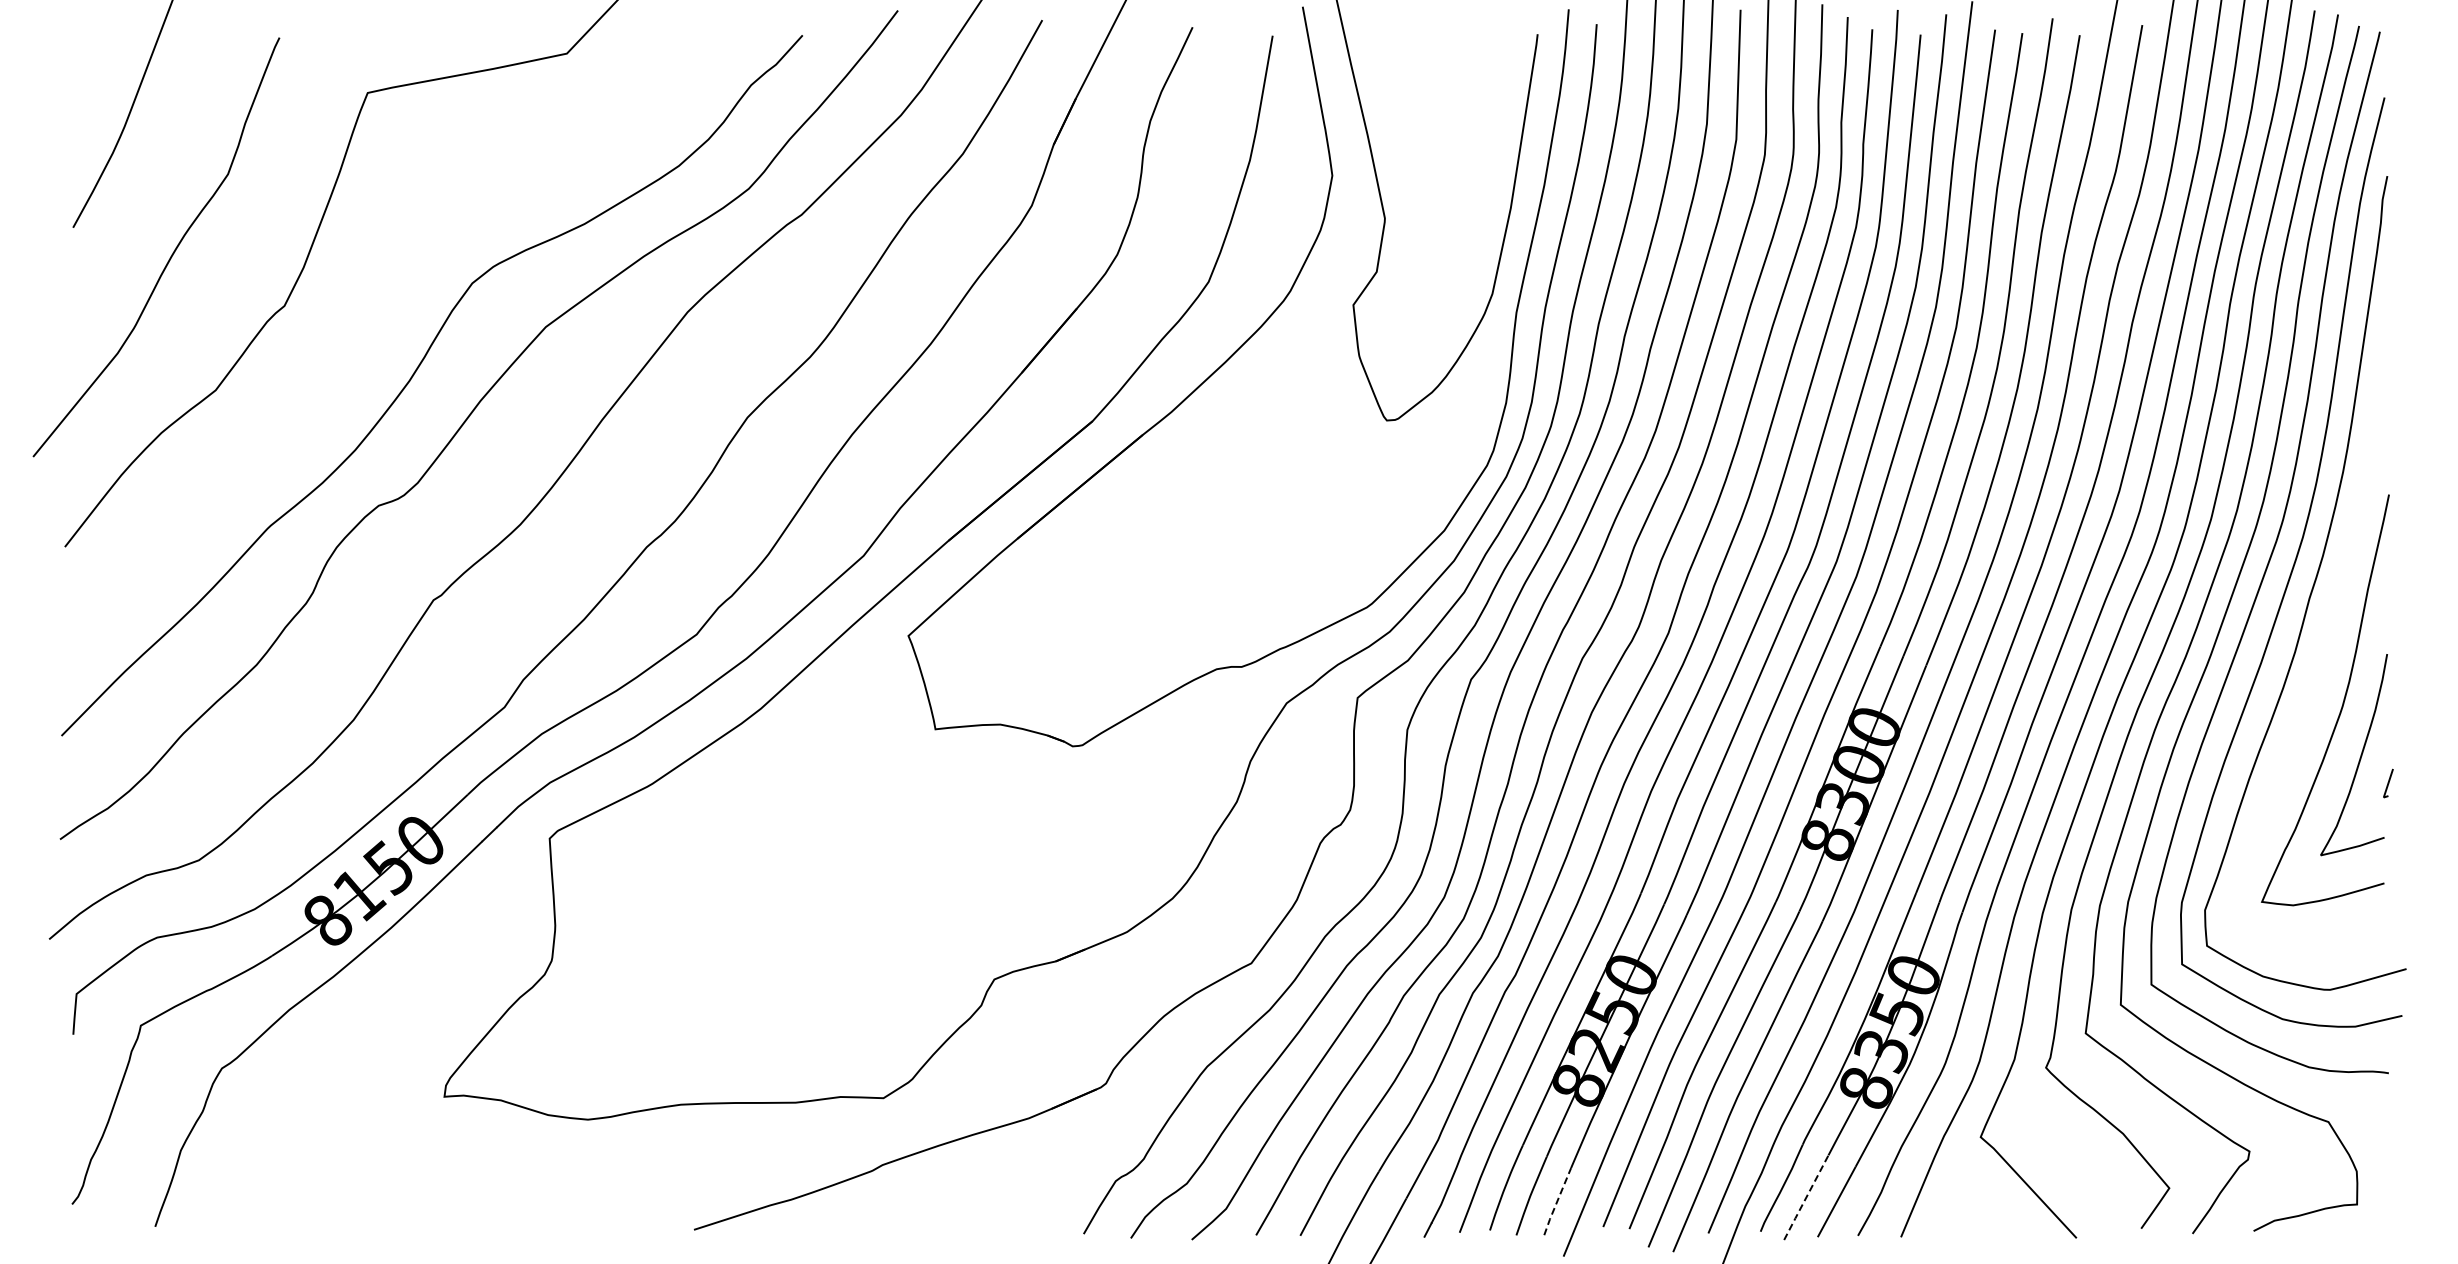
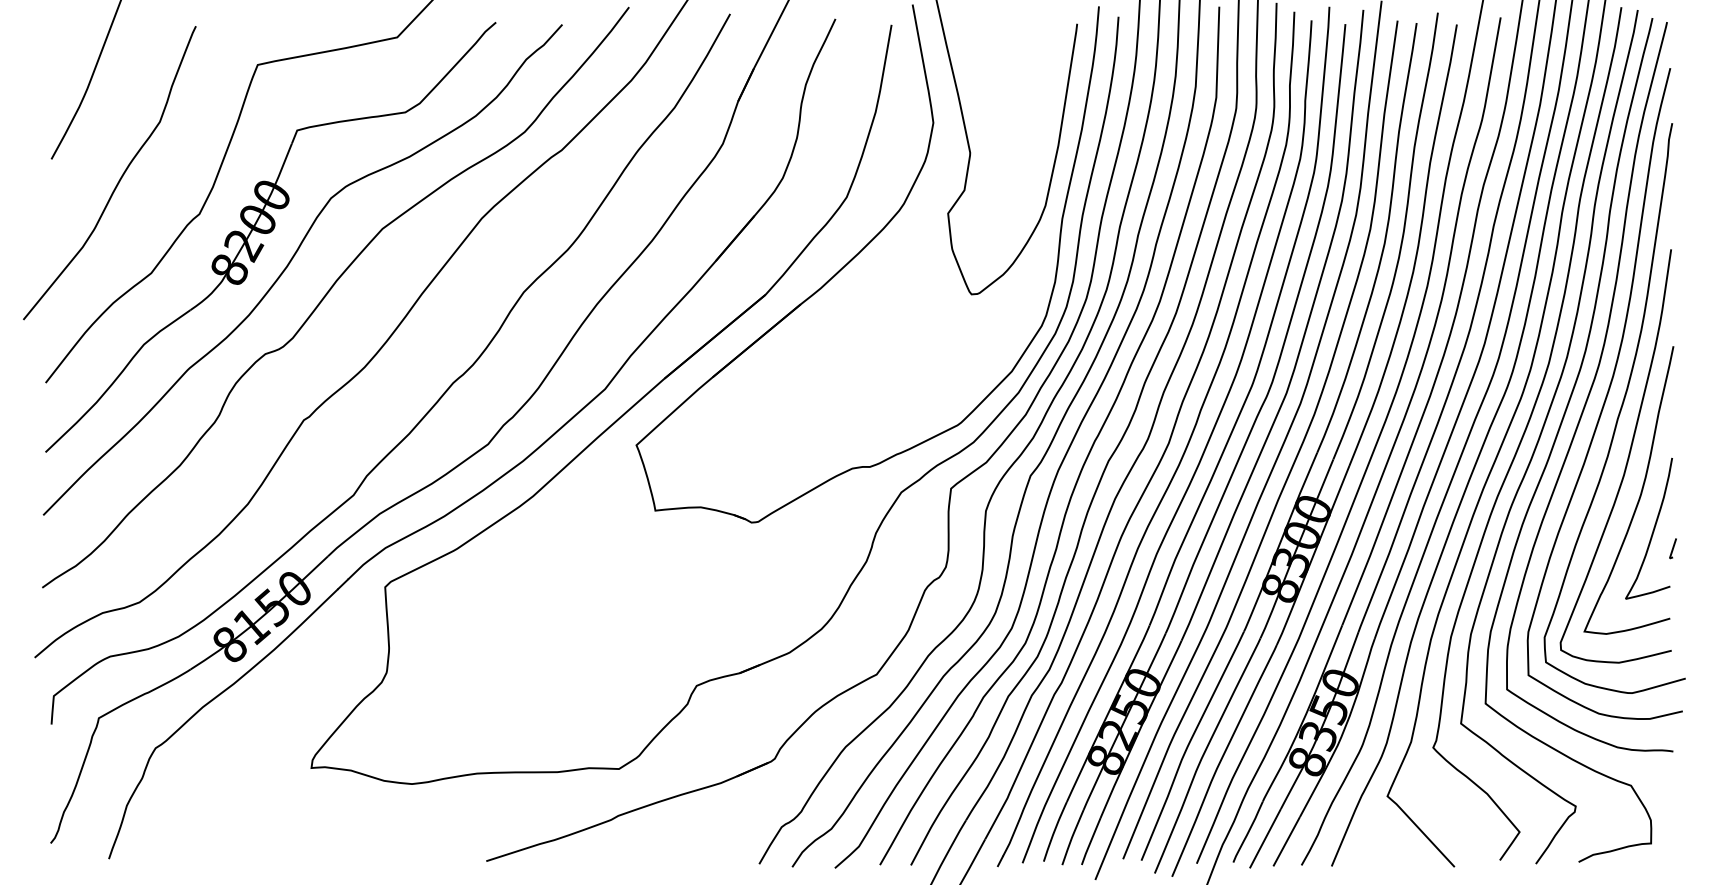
part: (386, 338) -> (270, 236), added
curve: (2323, 654) -> (1627, 458), added
line: (1805, 1198) -> (1264, 839), dashed -> solid
line: (1557, 1200) -> (1091, 840), dashed -> solid

